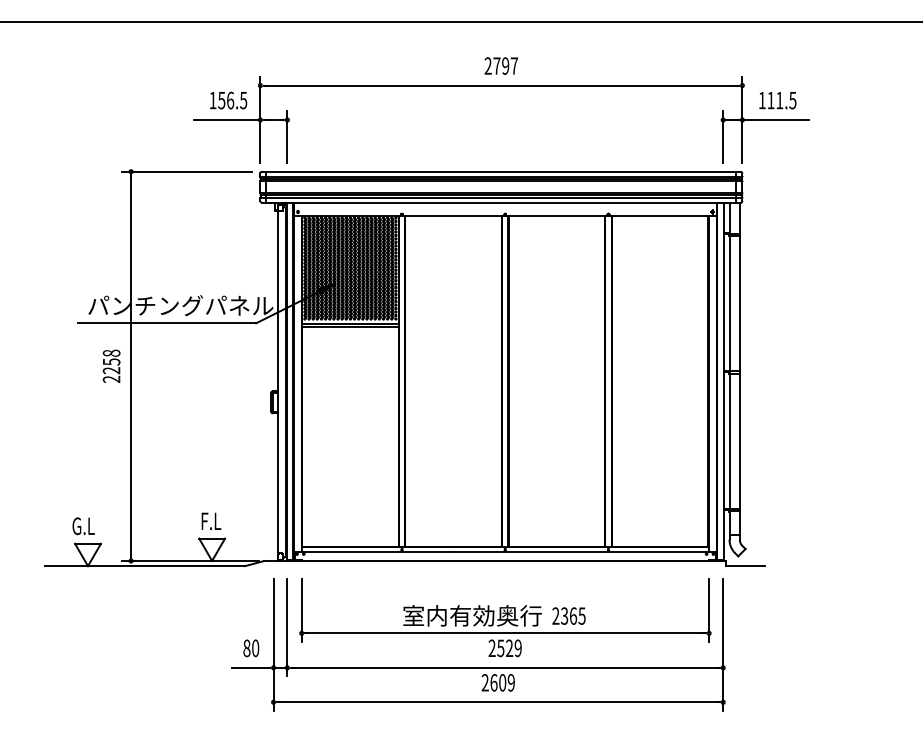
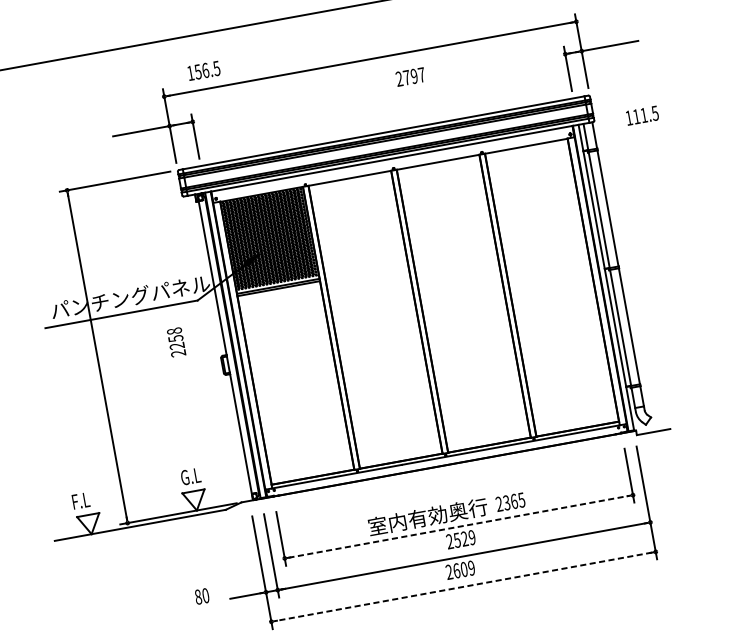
text: (500, 65) -> (409, 76), moved
text: (228, 100) -> (203, 70), moved
text: (777, 100) -> (642, 115), moved
text: (111, 365) -> (176, 341), moved
text: (212, 521) -> (191, 476), F.L -> G.L
text: (83, 526) -> (81, 501), G.L -> F.L
line: (505, 633) -> (458, 526), solid -> dashed
text: (251, 648) -> (202, 596), moved
line: (498, 702) -> (463, 586), solid -> dashed

